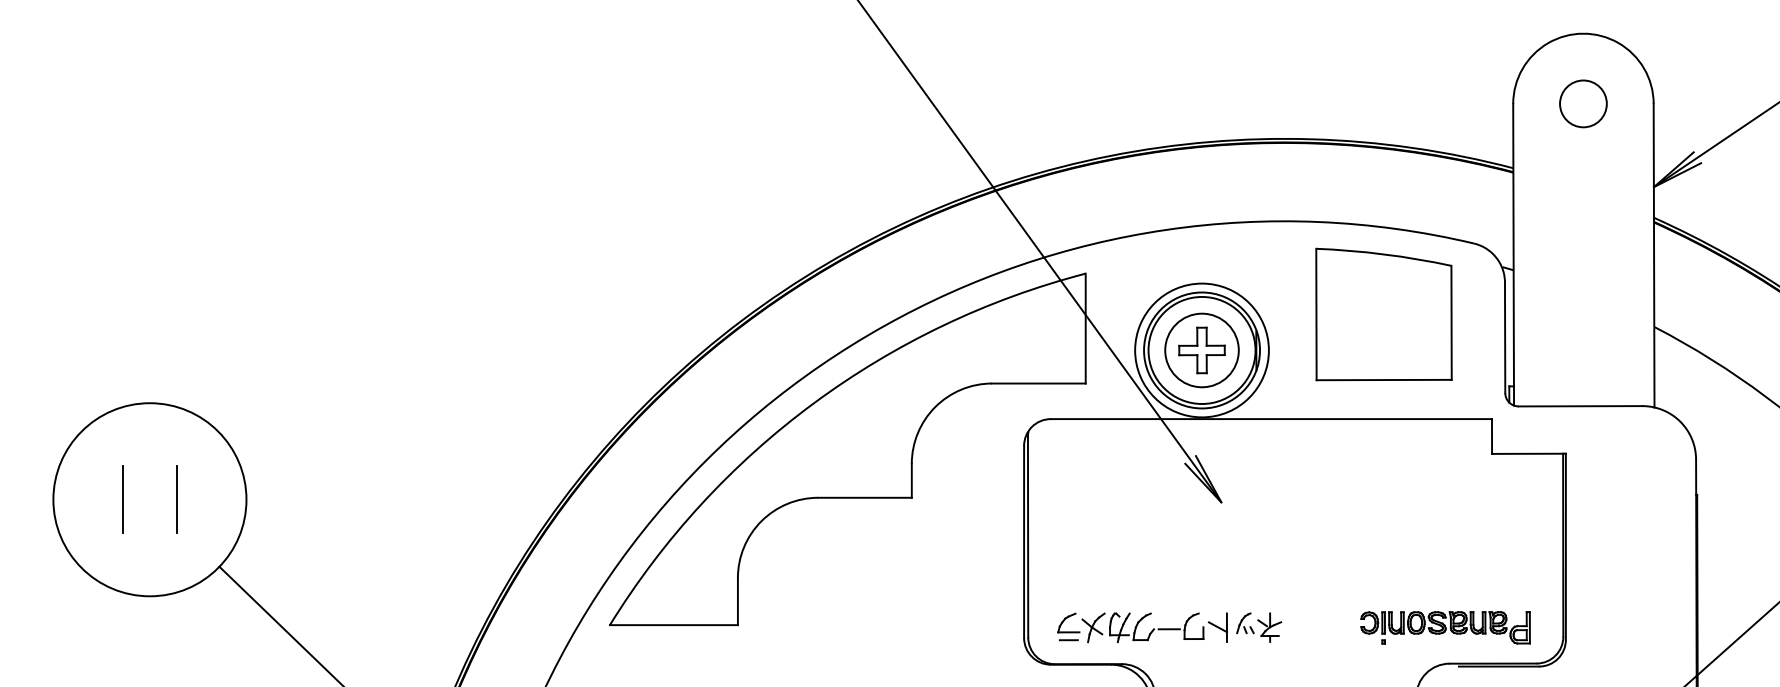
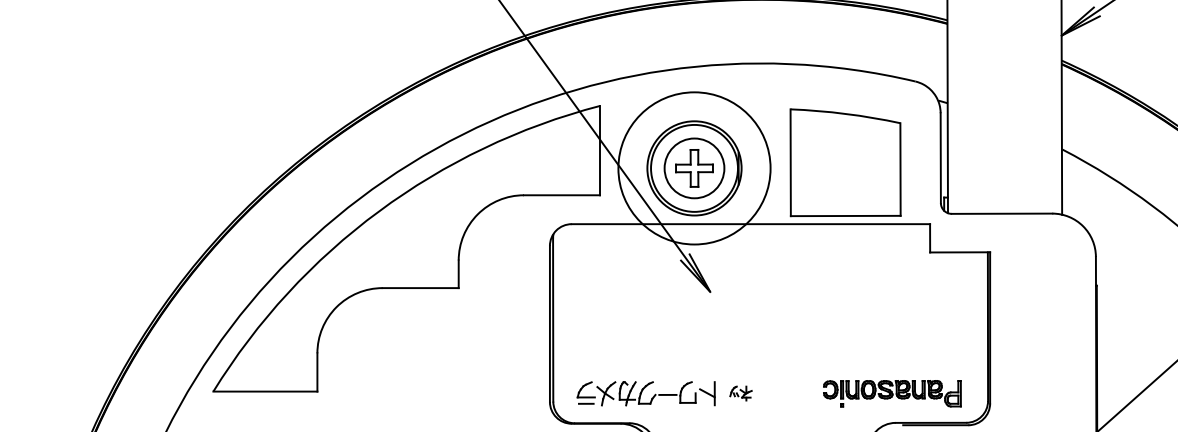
part: (1383, 314) -> (845, 162), moved
circle: (1201, 350) -> (694, 168), size x1.4
part: (1259, 627) -> (741, 393), size x0.6

